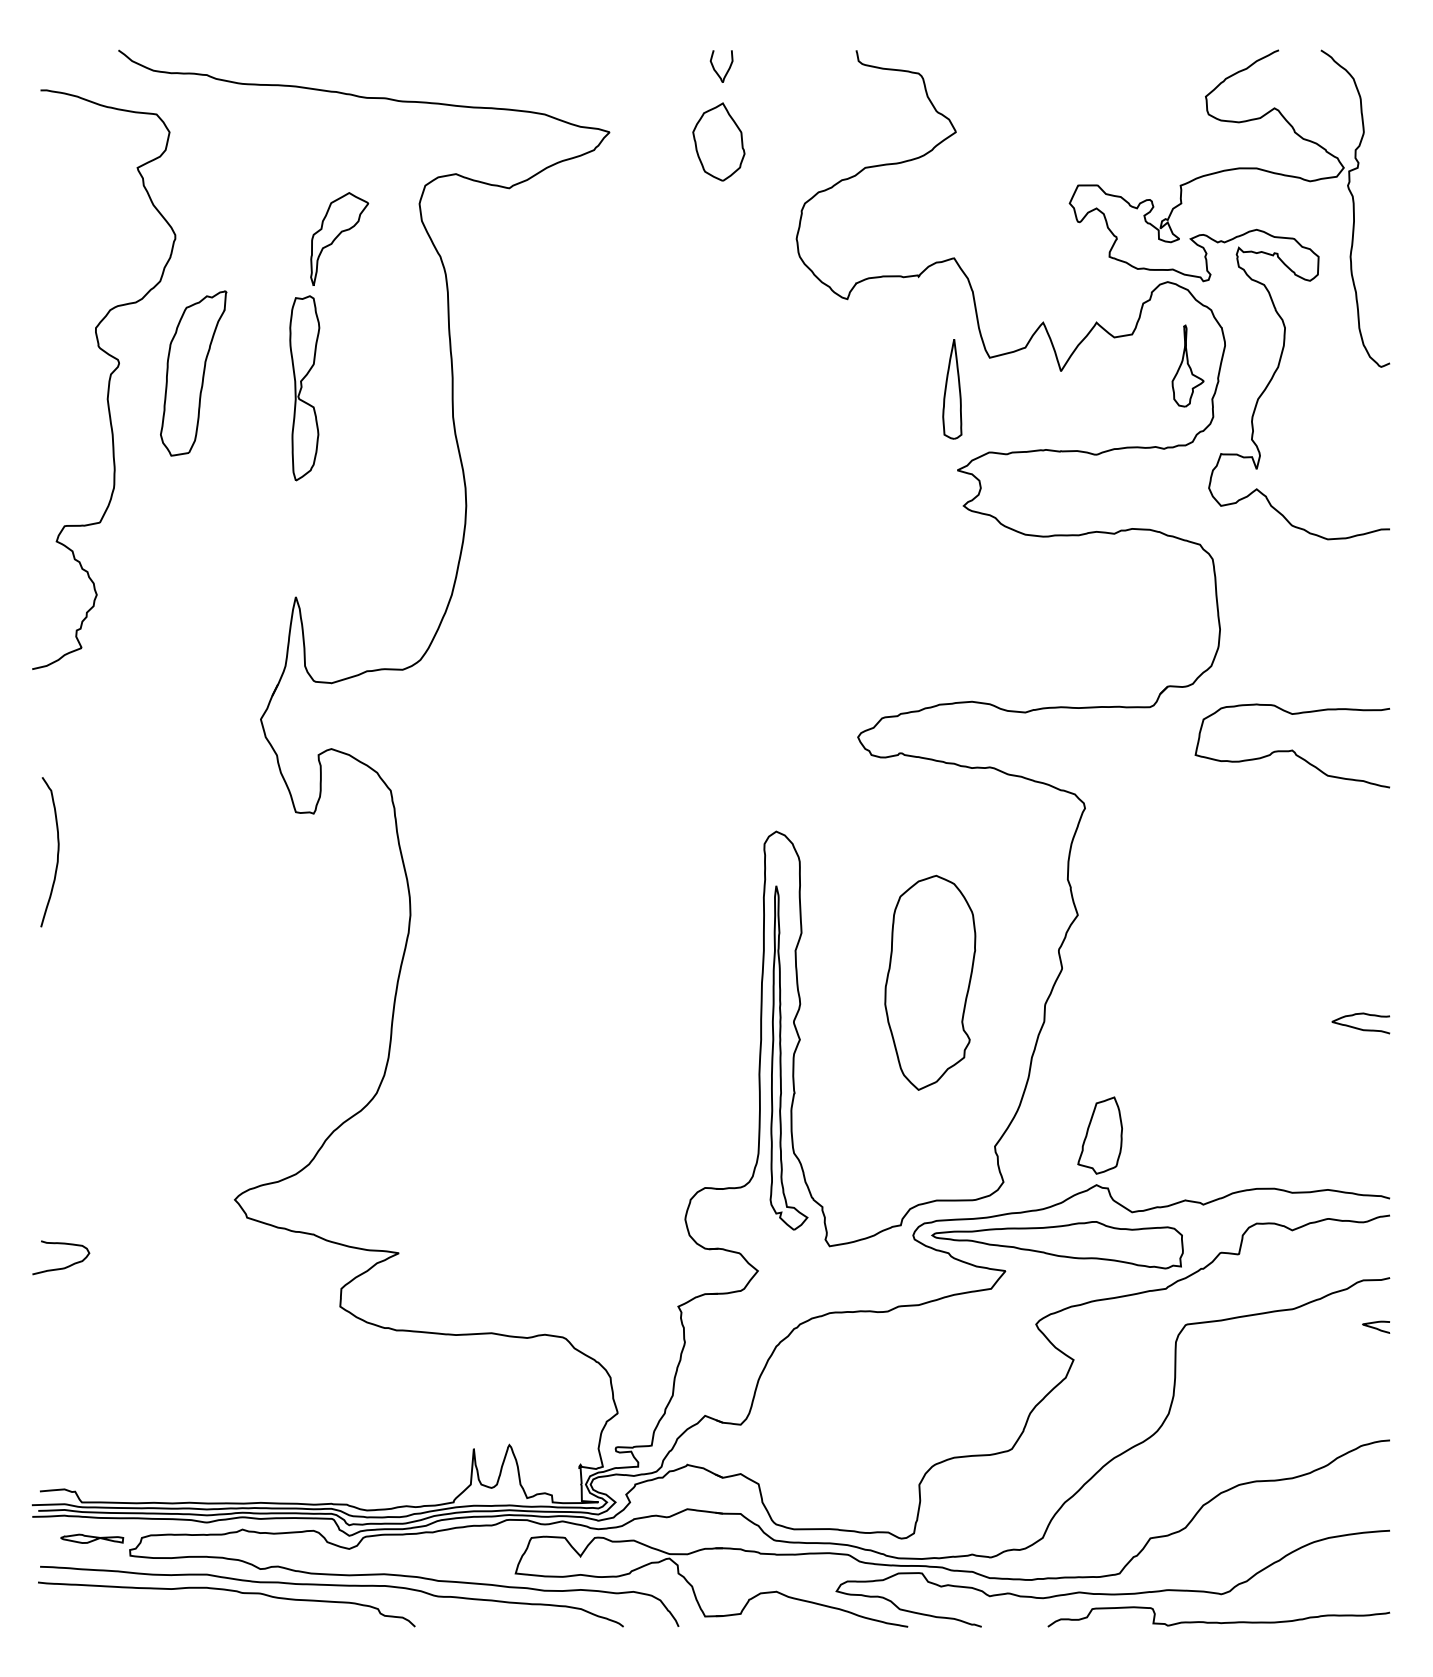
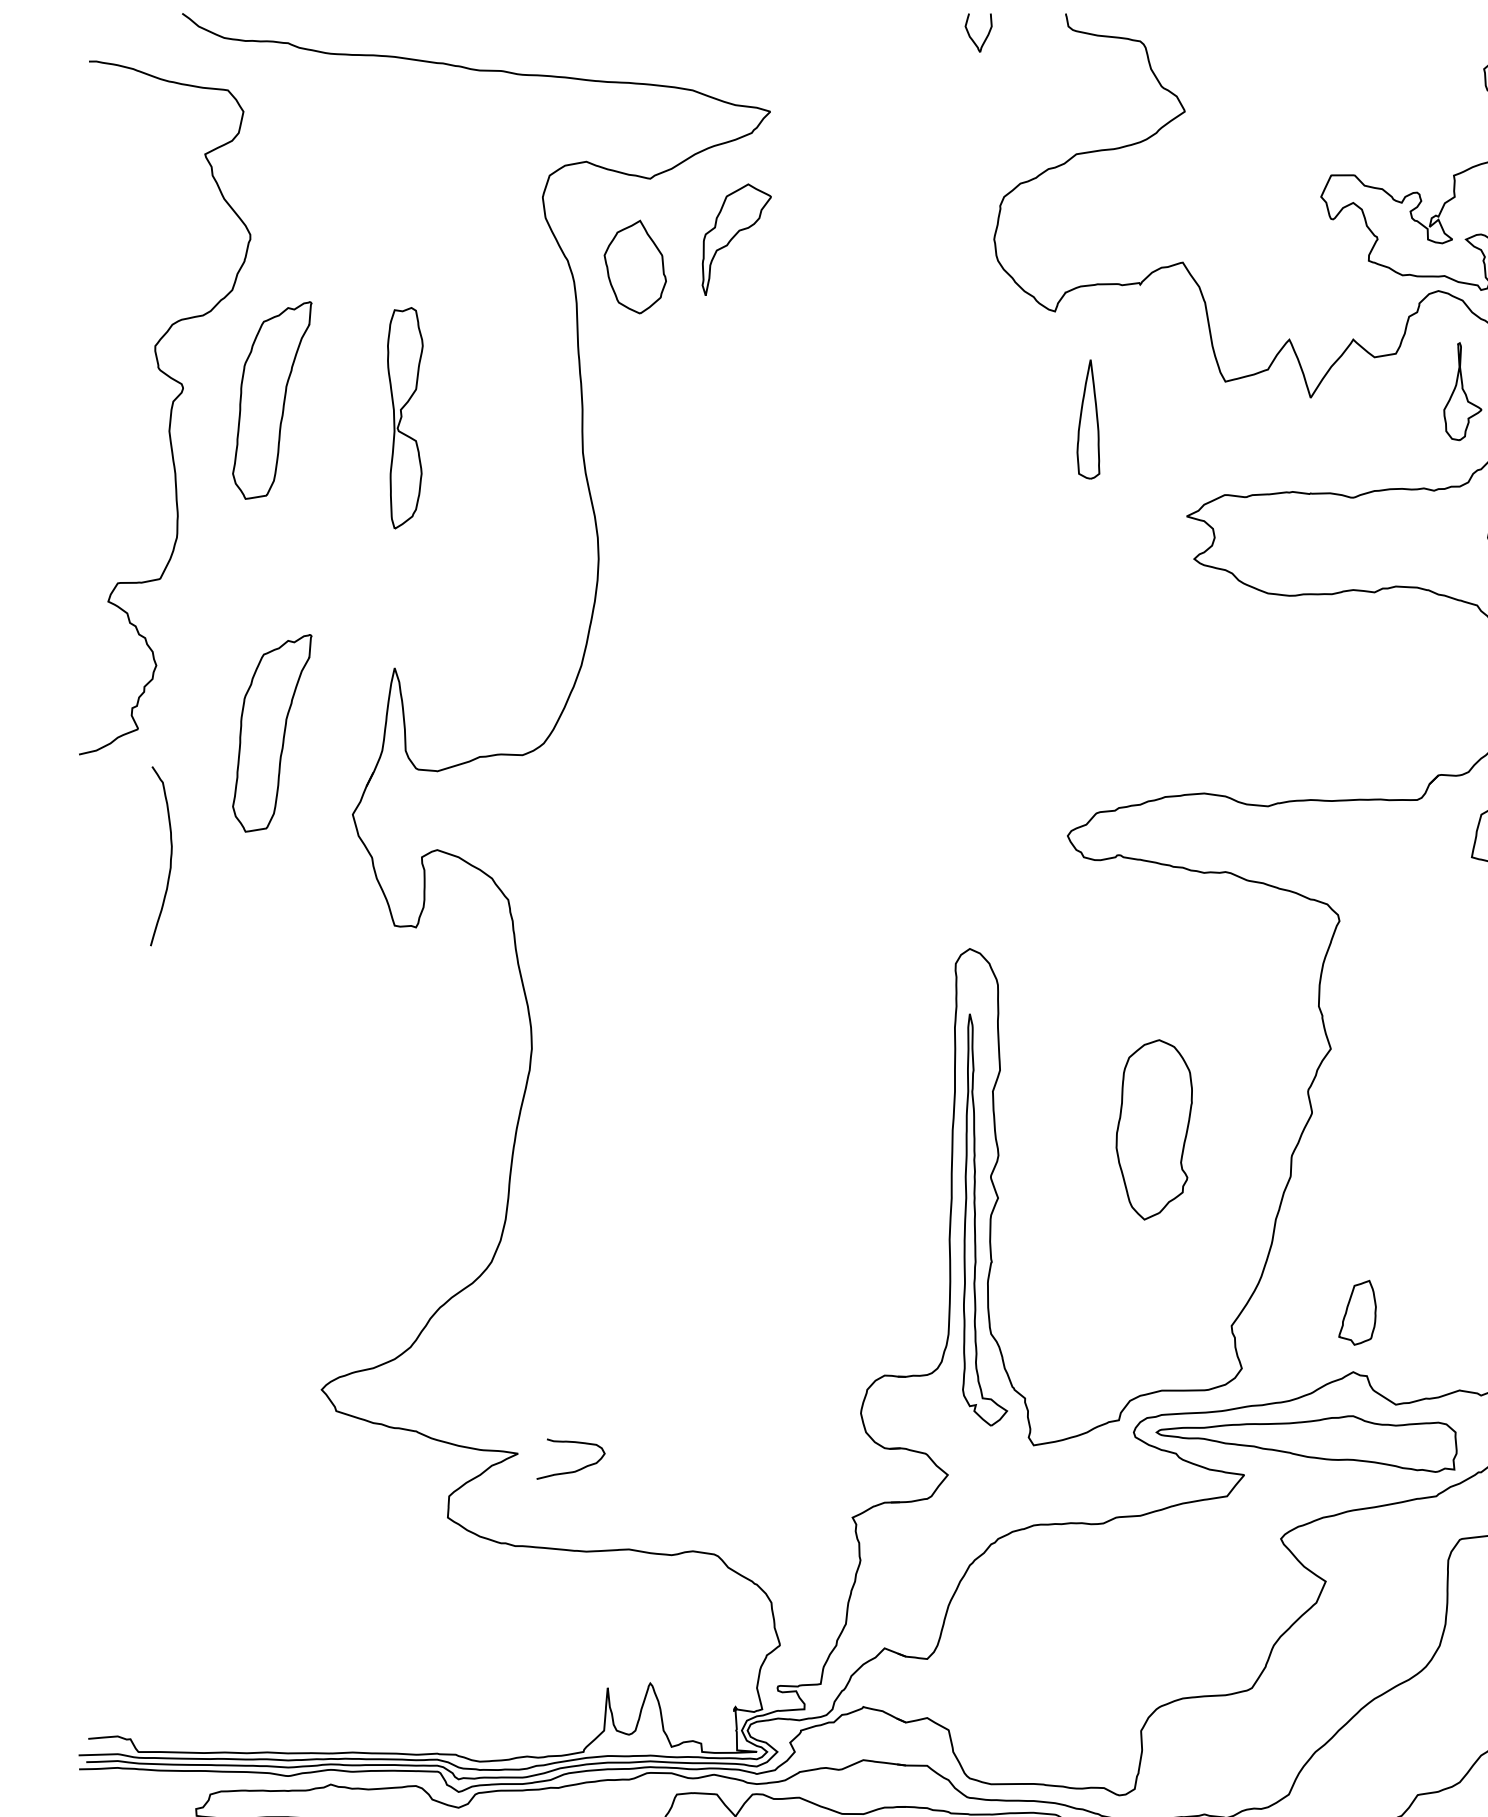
part: (716, 70) -> (972, 37), moved
part: (718, 141) -> (634, 266), moved
part: (339, 238) -> (736, 238), moved
part: (952, 389) -> (1088, 419), moved
part: (193, 651) -> (272, 733), added
curve: (57, 852) -> (170, 856), moved
part: (930, 982) -> (1154, 1129), size x0.7
part: (1099, 1135) -> (1356, 1312), size x0.7
curve: (65, 1266) -> (576, 1469), moved
part: (92, 1538) -> (151, 1795), removed

